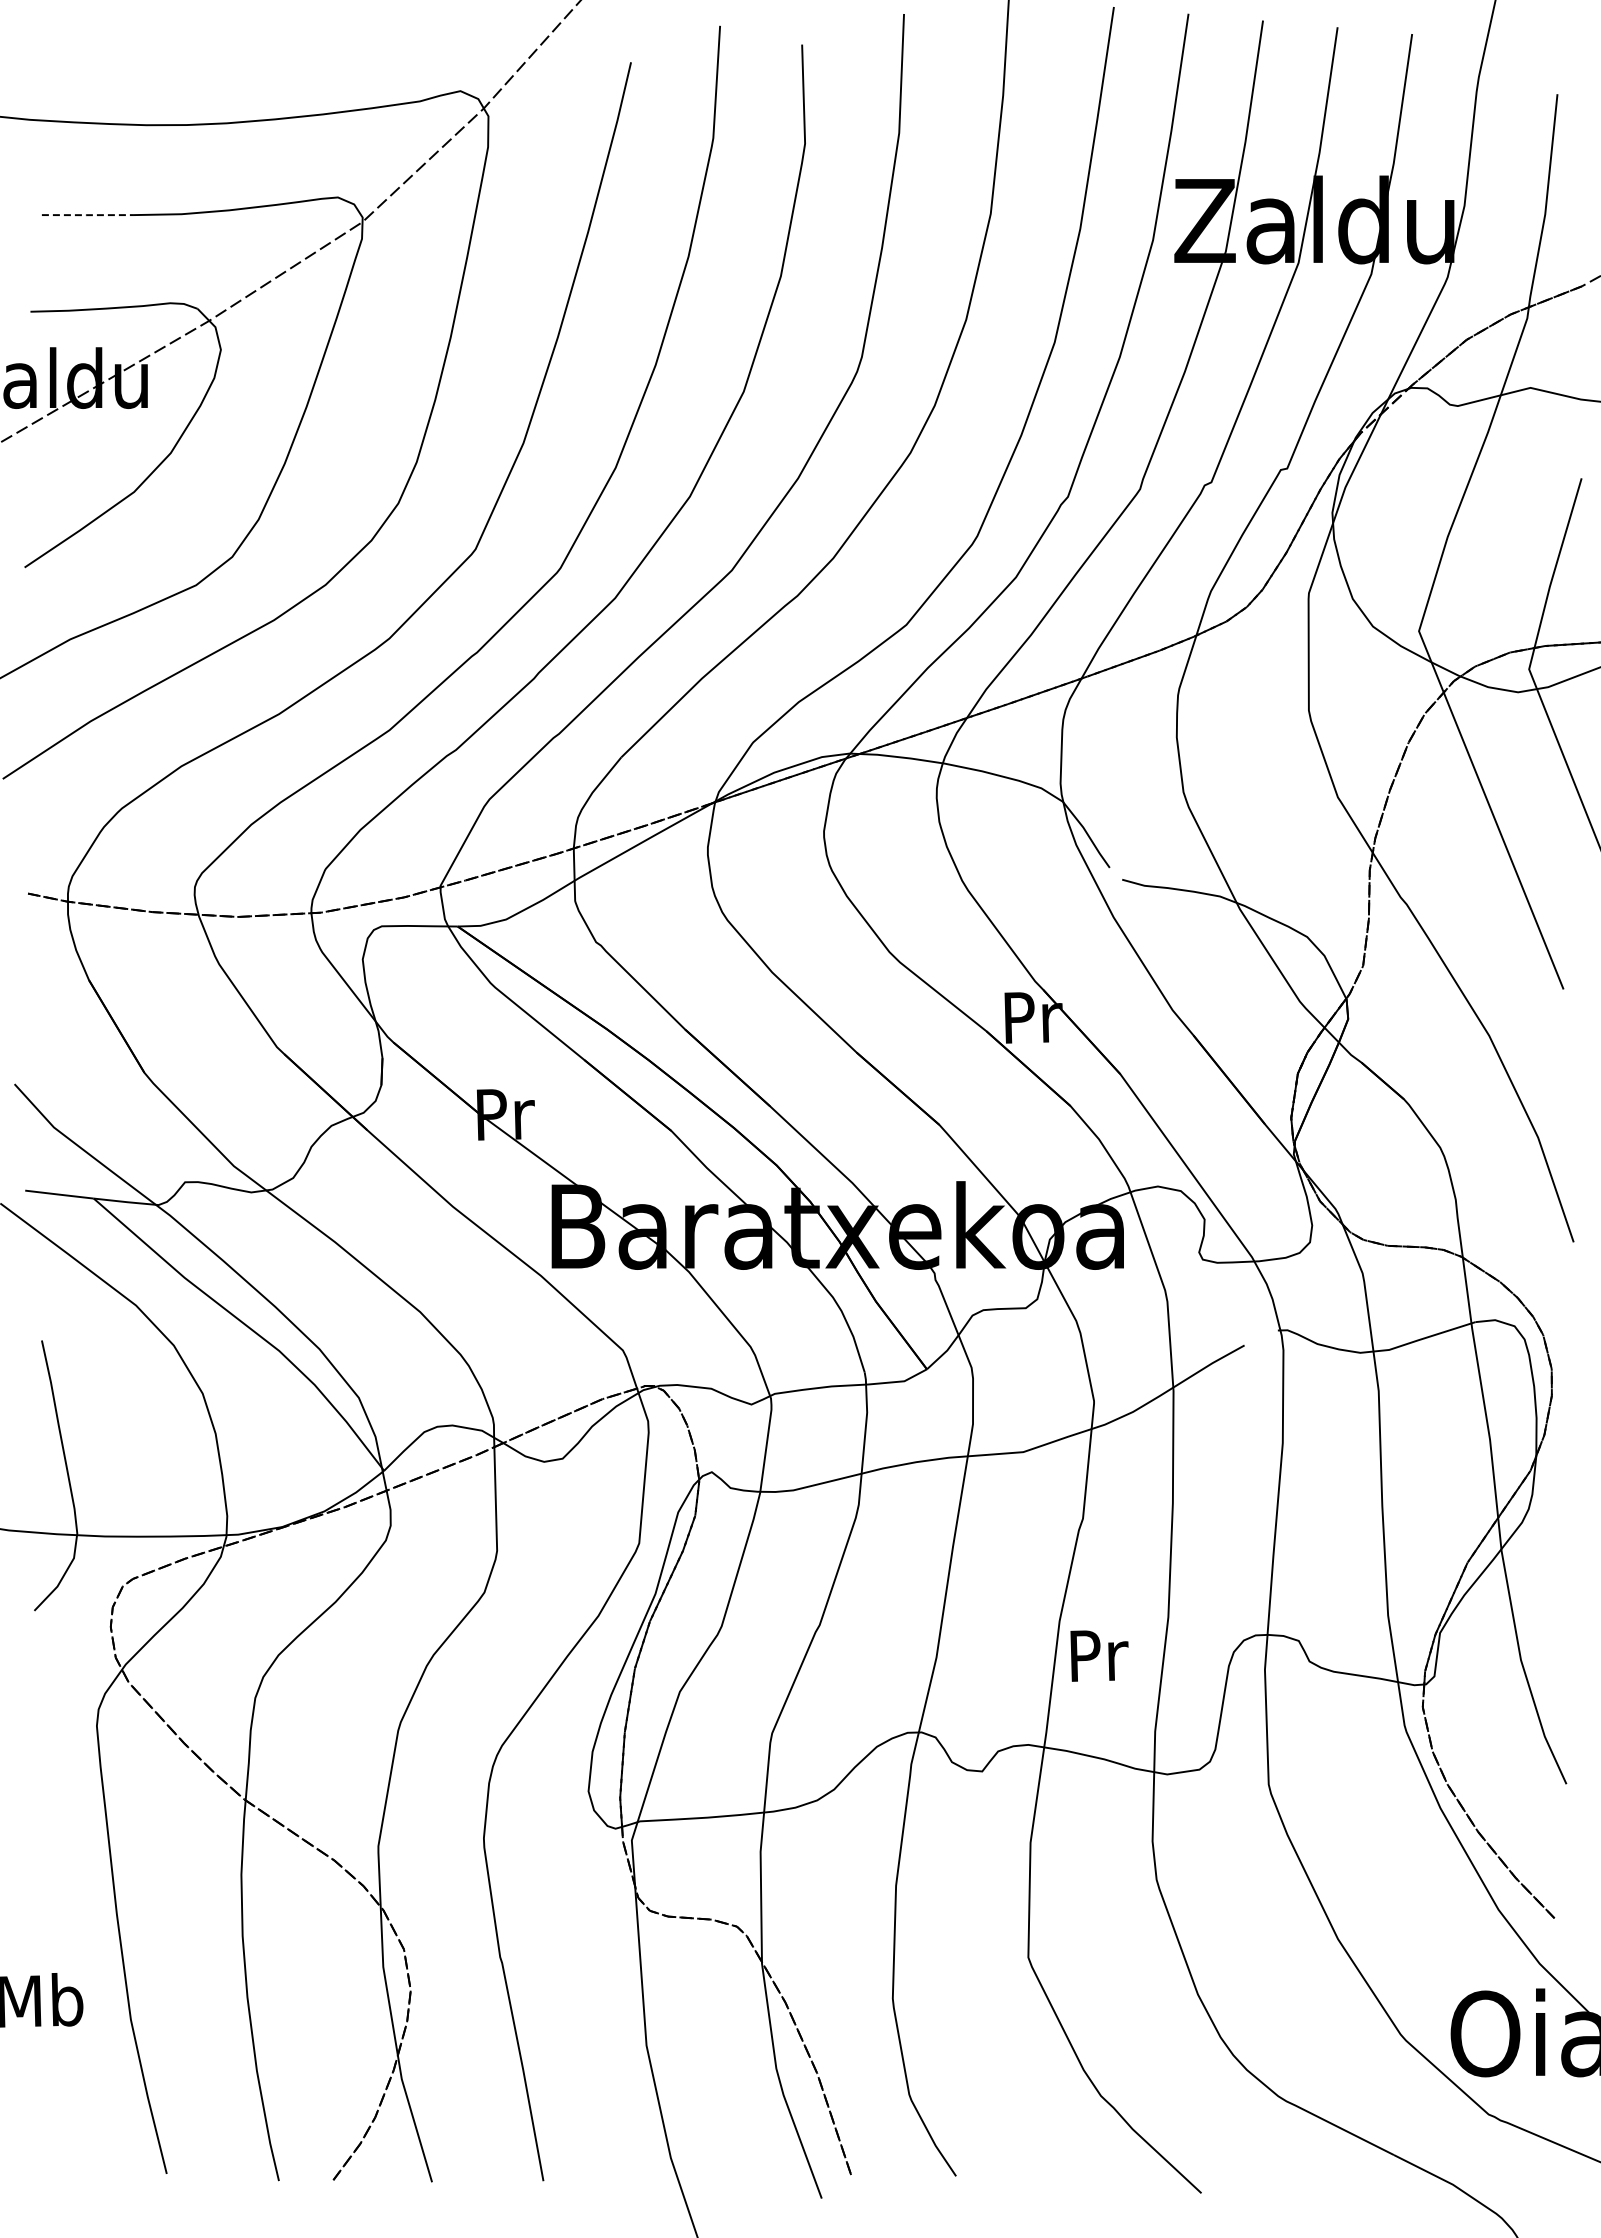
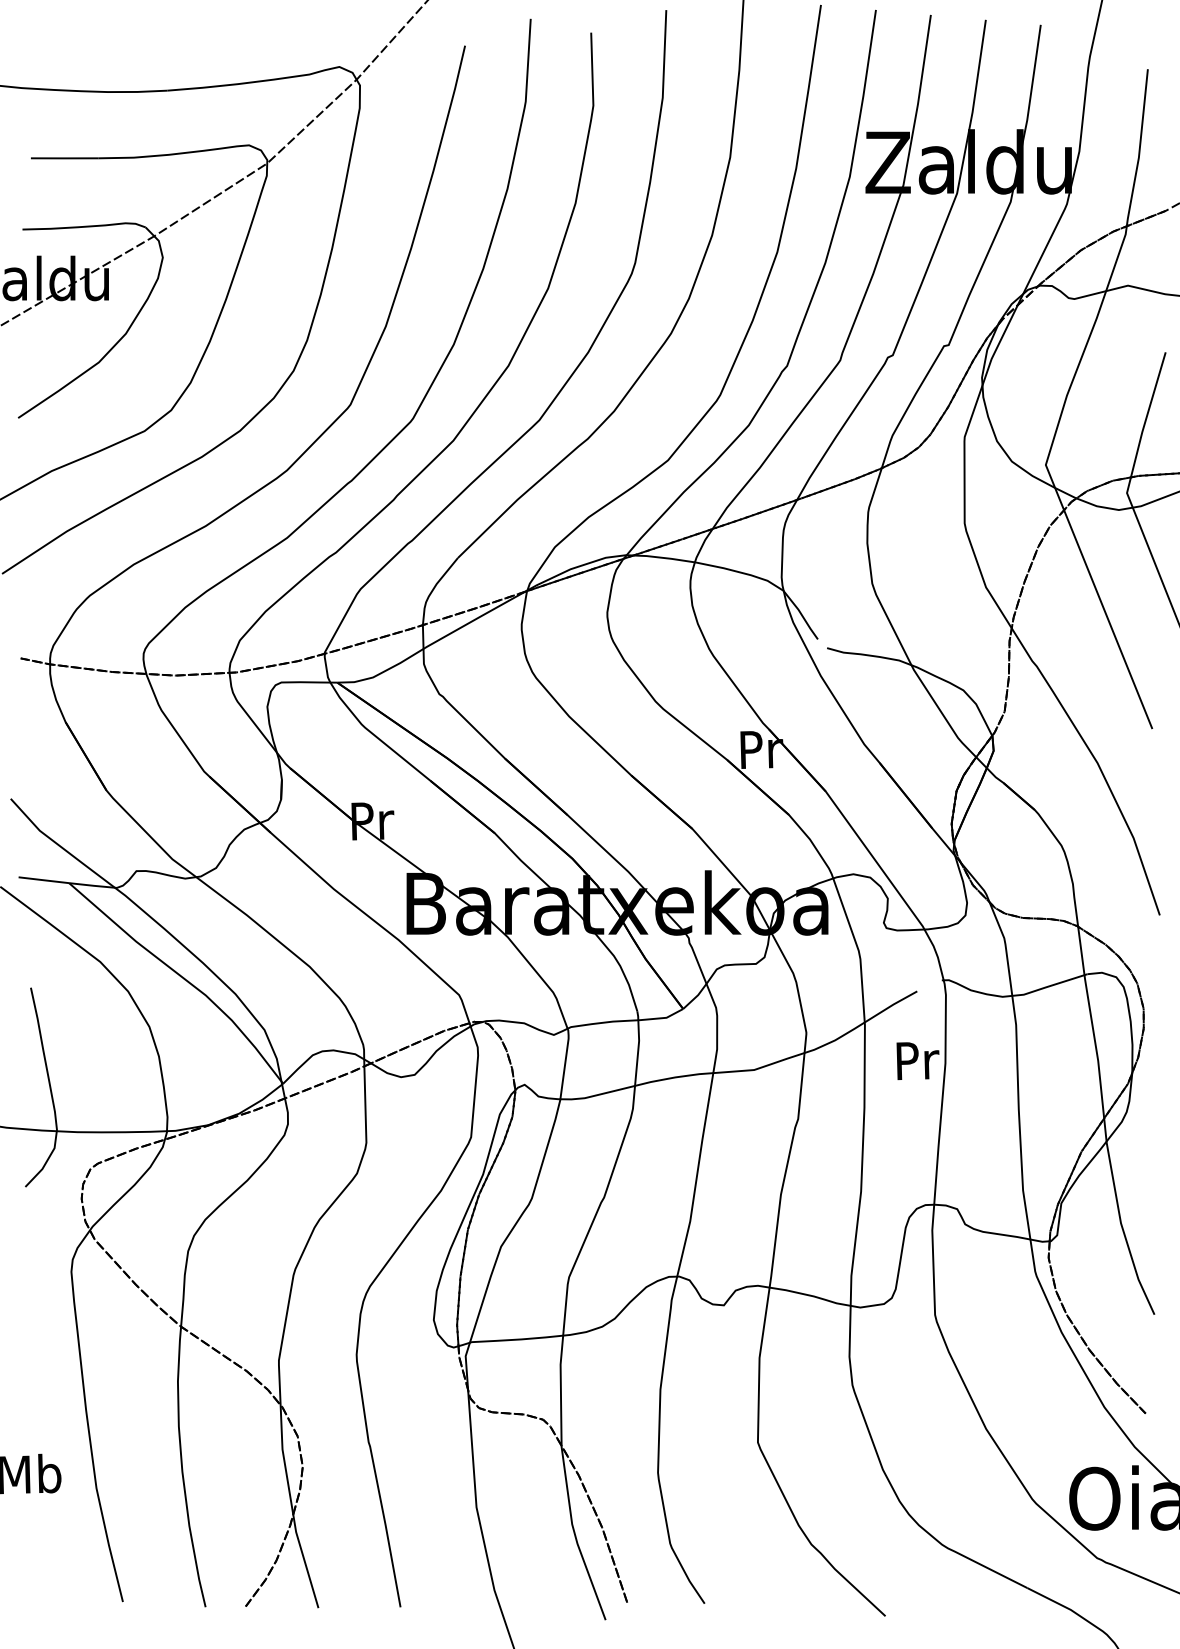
line: (87, 215) -> (64, 158), dashed -> solid
text: (1099, 1655) -> (917, 1060), moved

